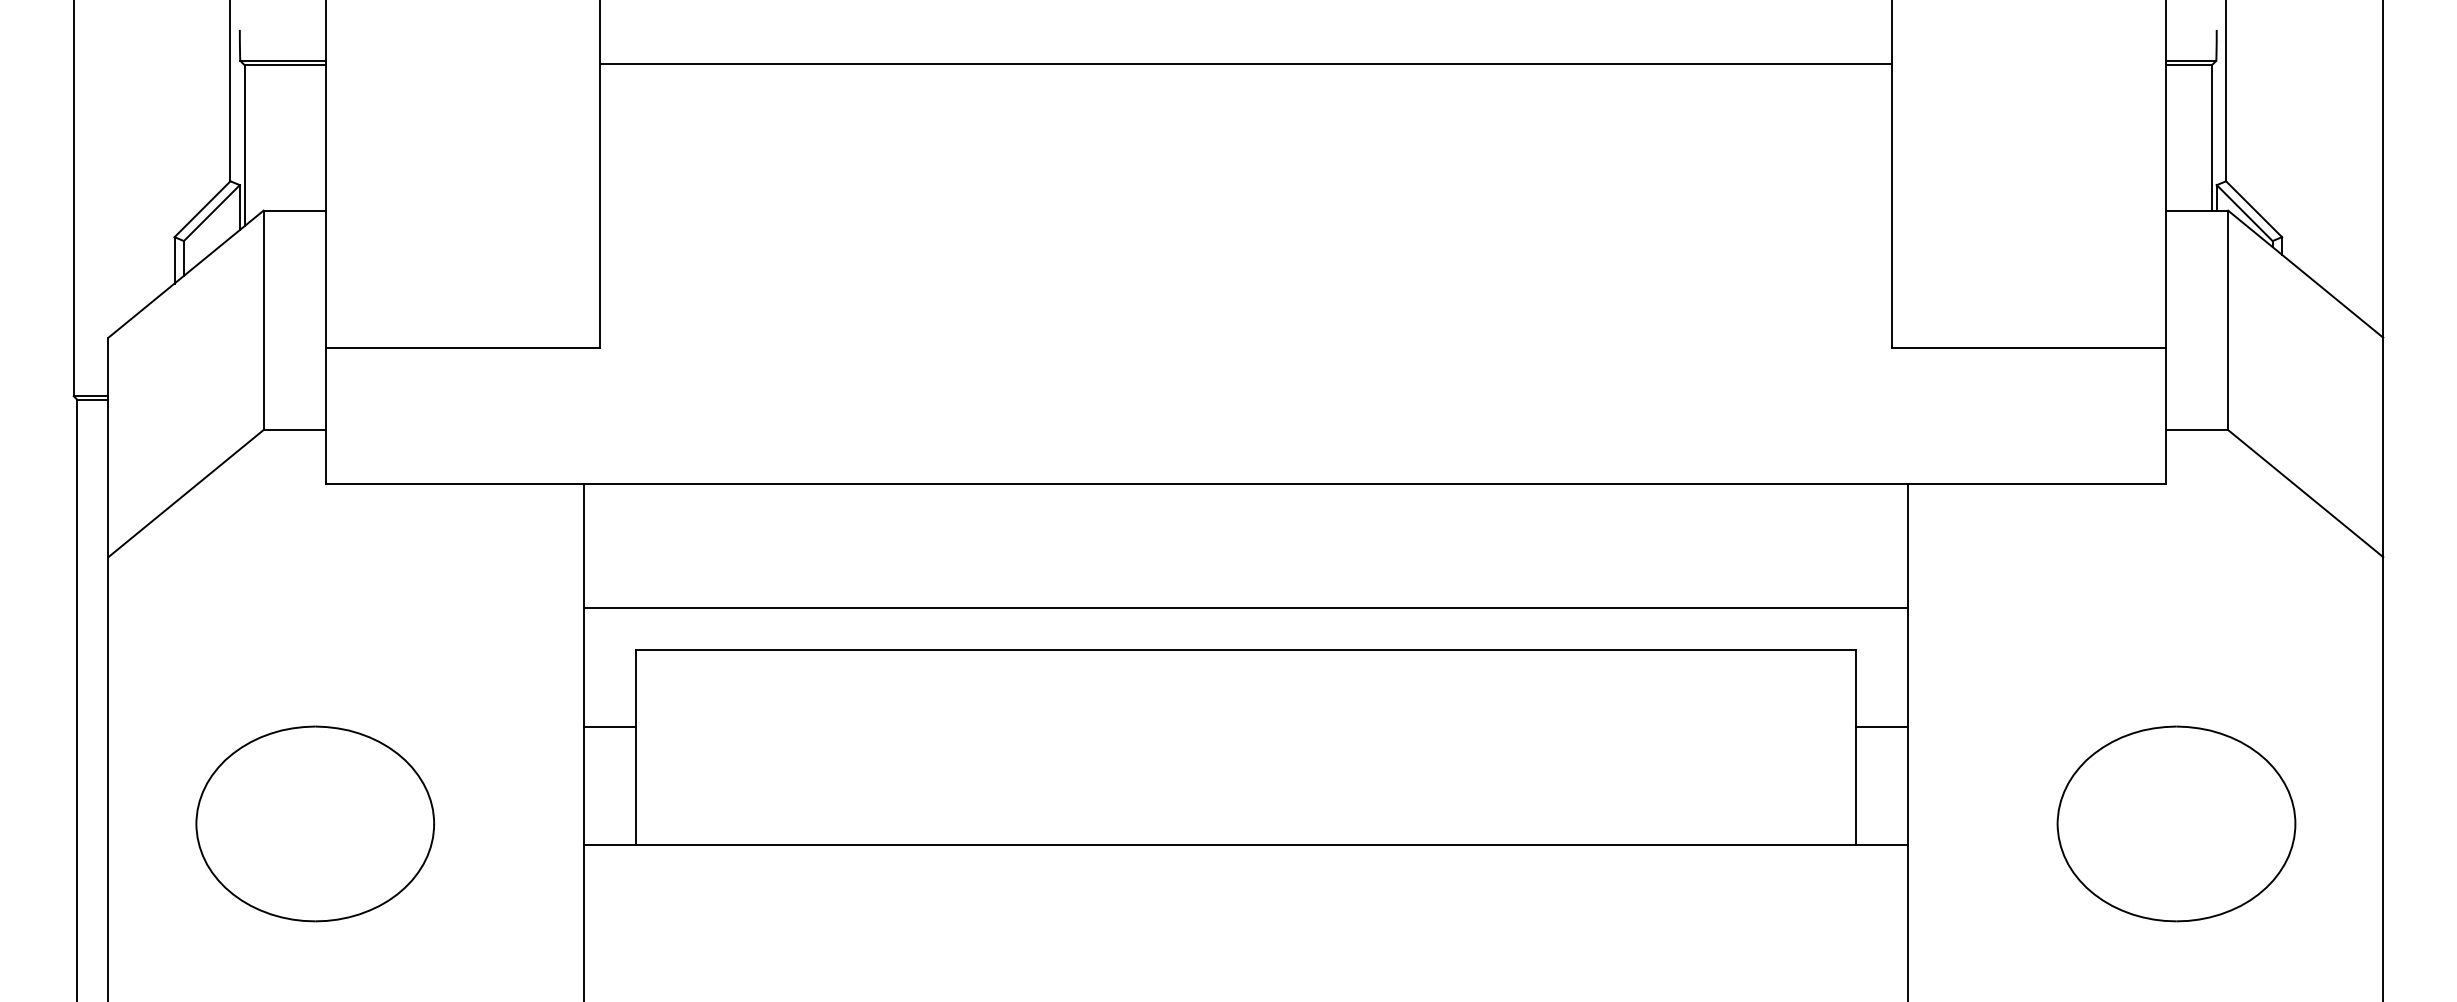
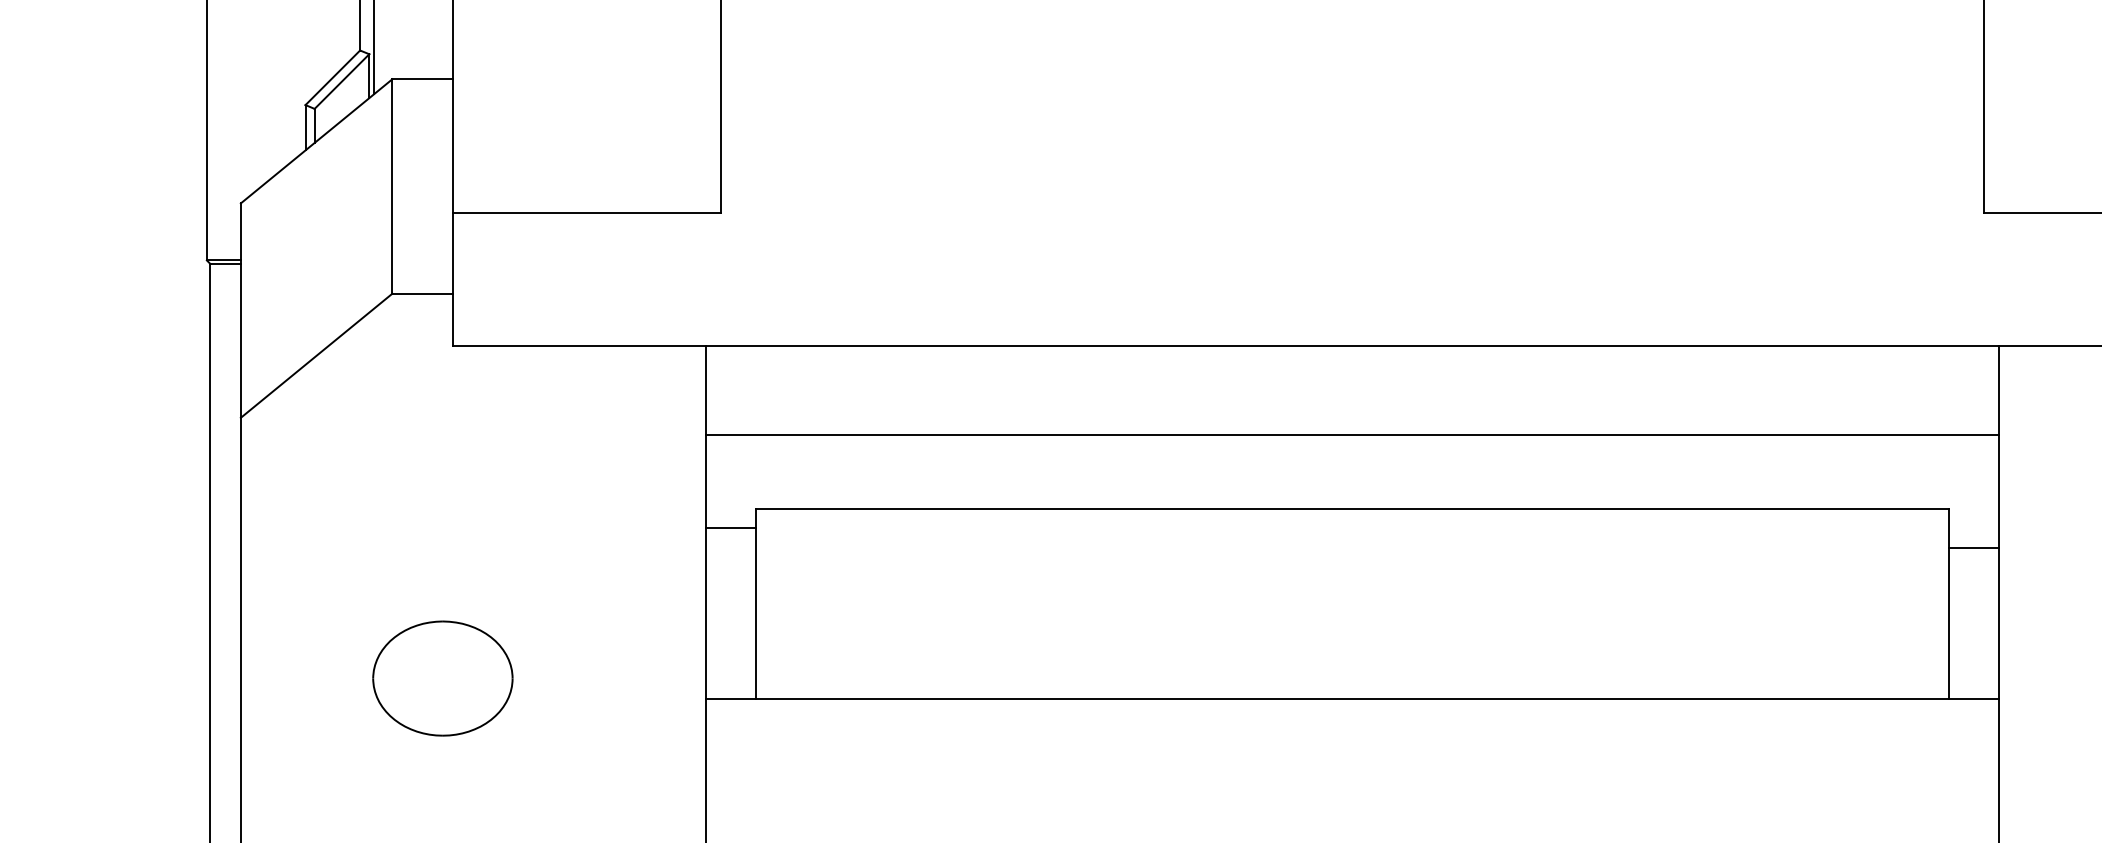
line: (1245, 608) -> (1352, 435), moved
line: (609, 726) -> (730, 527), moved
line: (1881, 726) -> (1973, 548), moved
part: (314, 823) -> (442, 678), size x0.6

